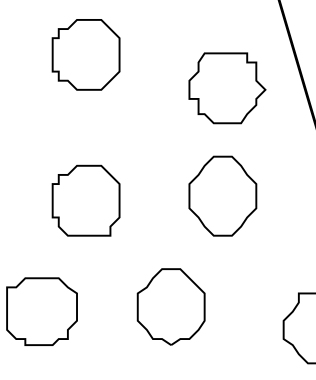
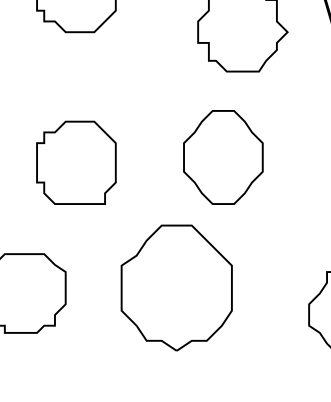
part: (222, 195) -> (222, 156), moved
part: (170, 306) -> (175, 287), size x1.4

